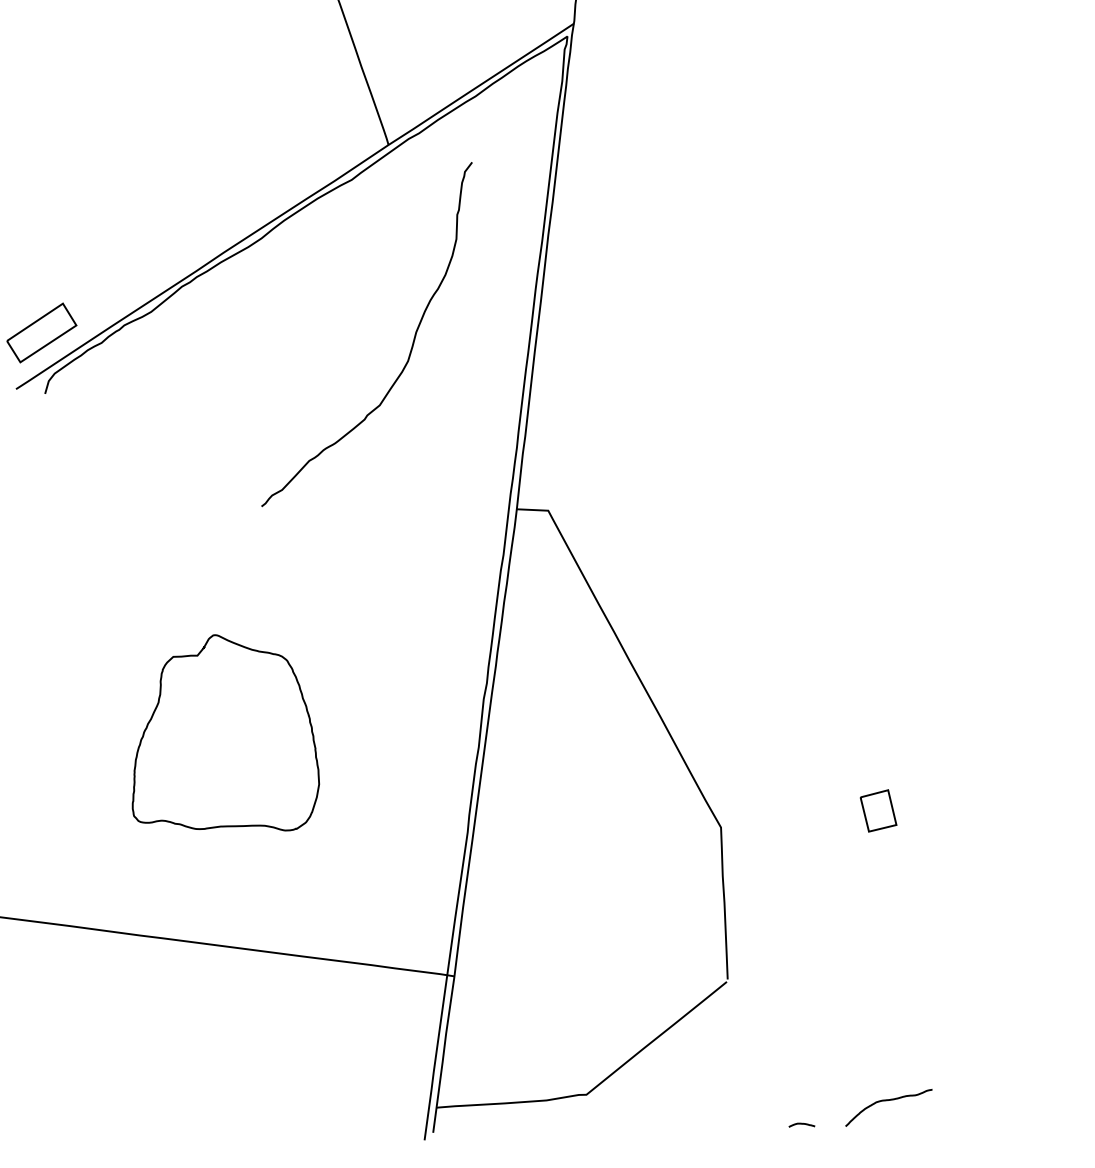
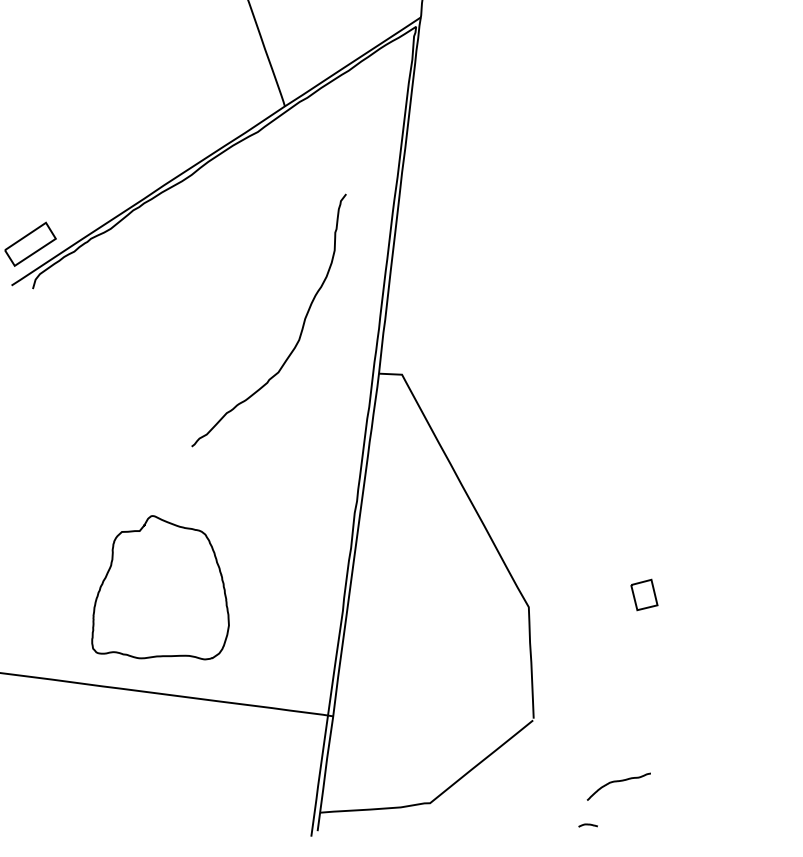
curve: (409, 349) -> (300, 331), moved
part: (225, 732) -> (160, 587), moved
curve: (888, 1101) -> (618, 782), moved

